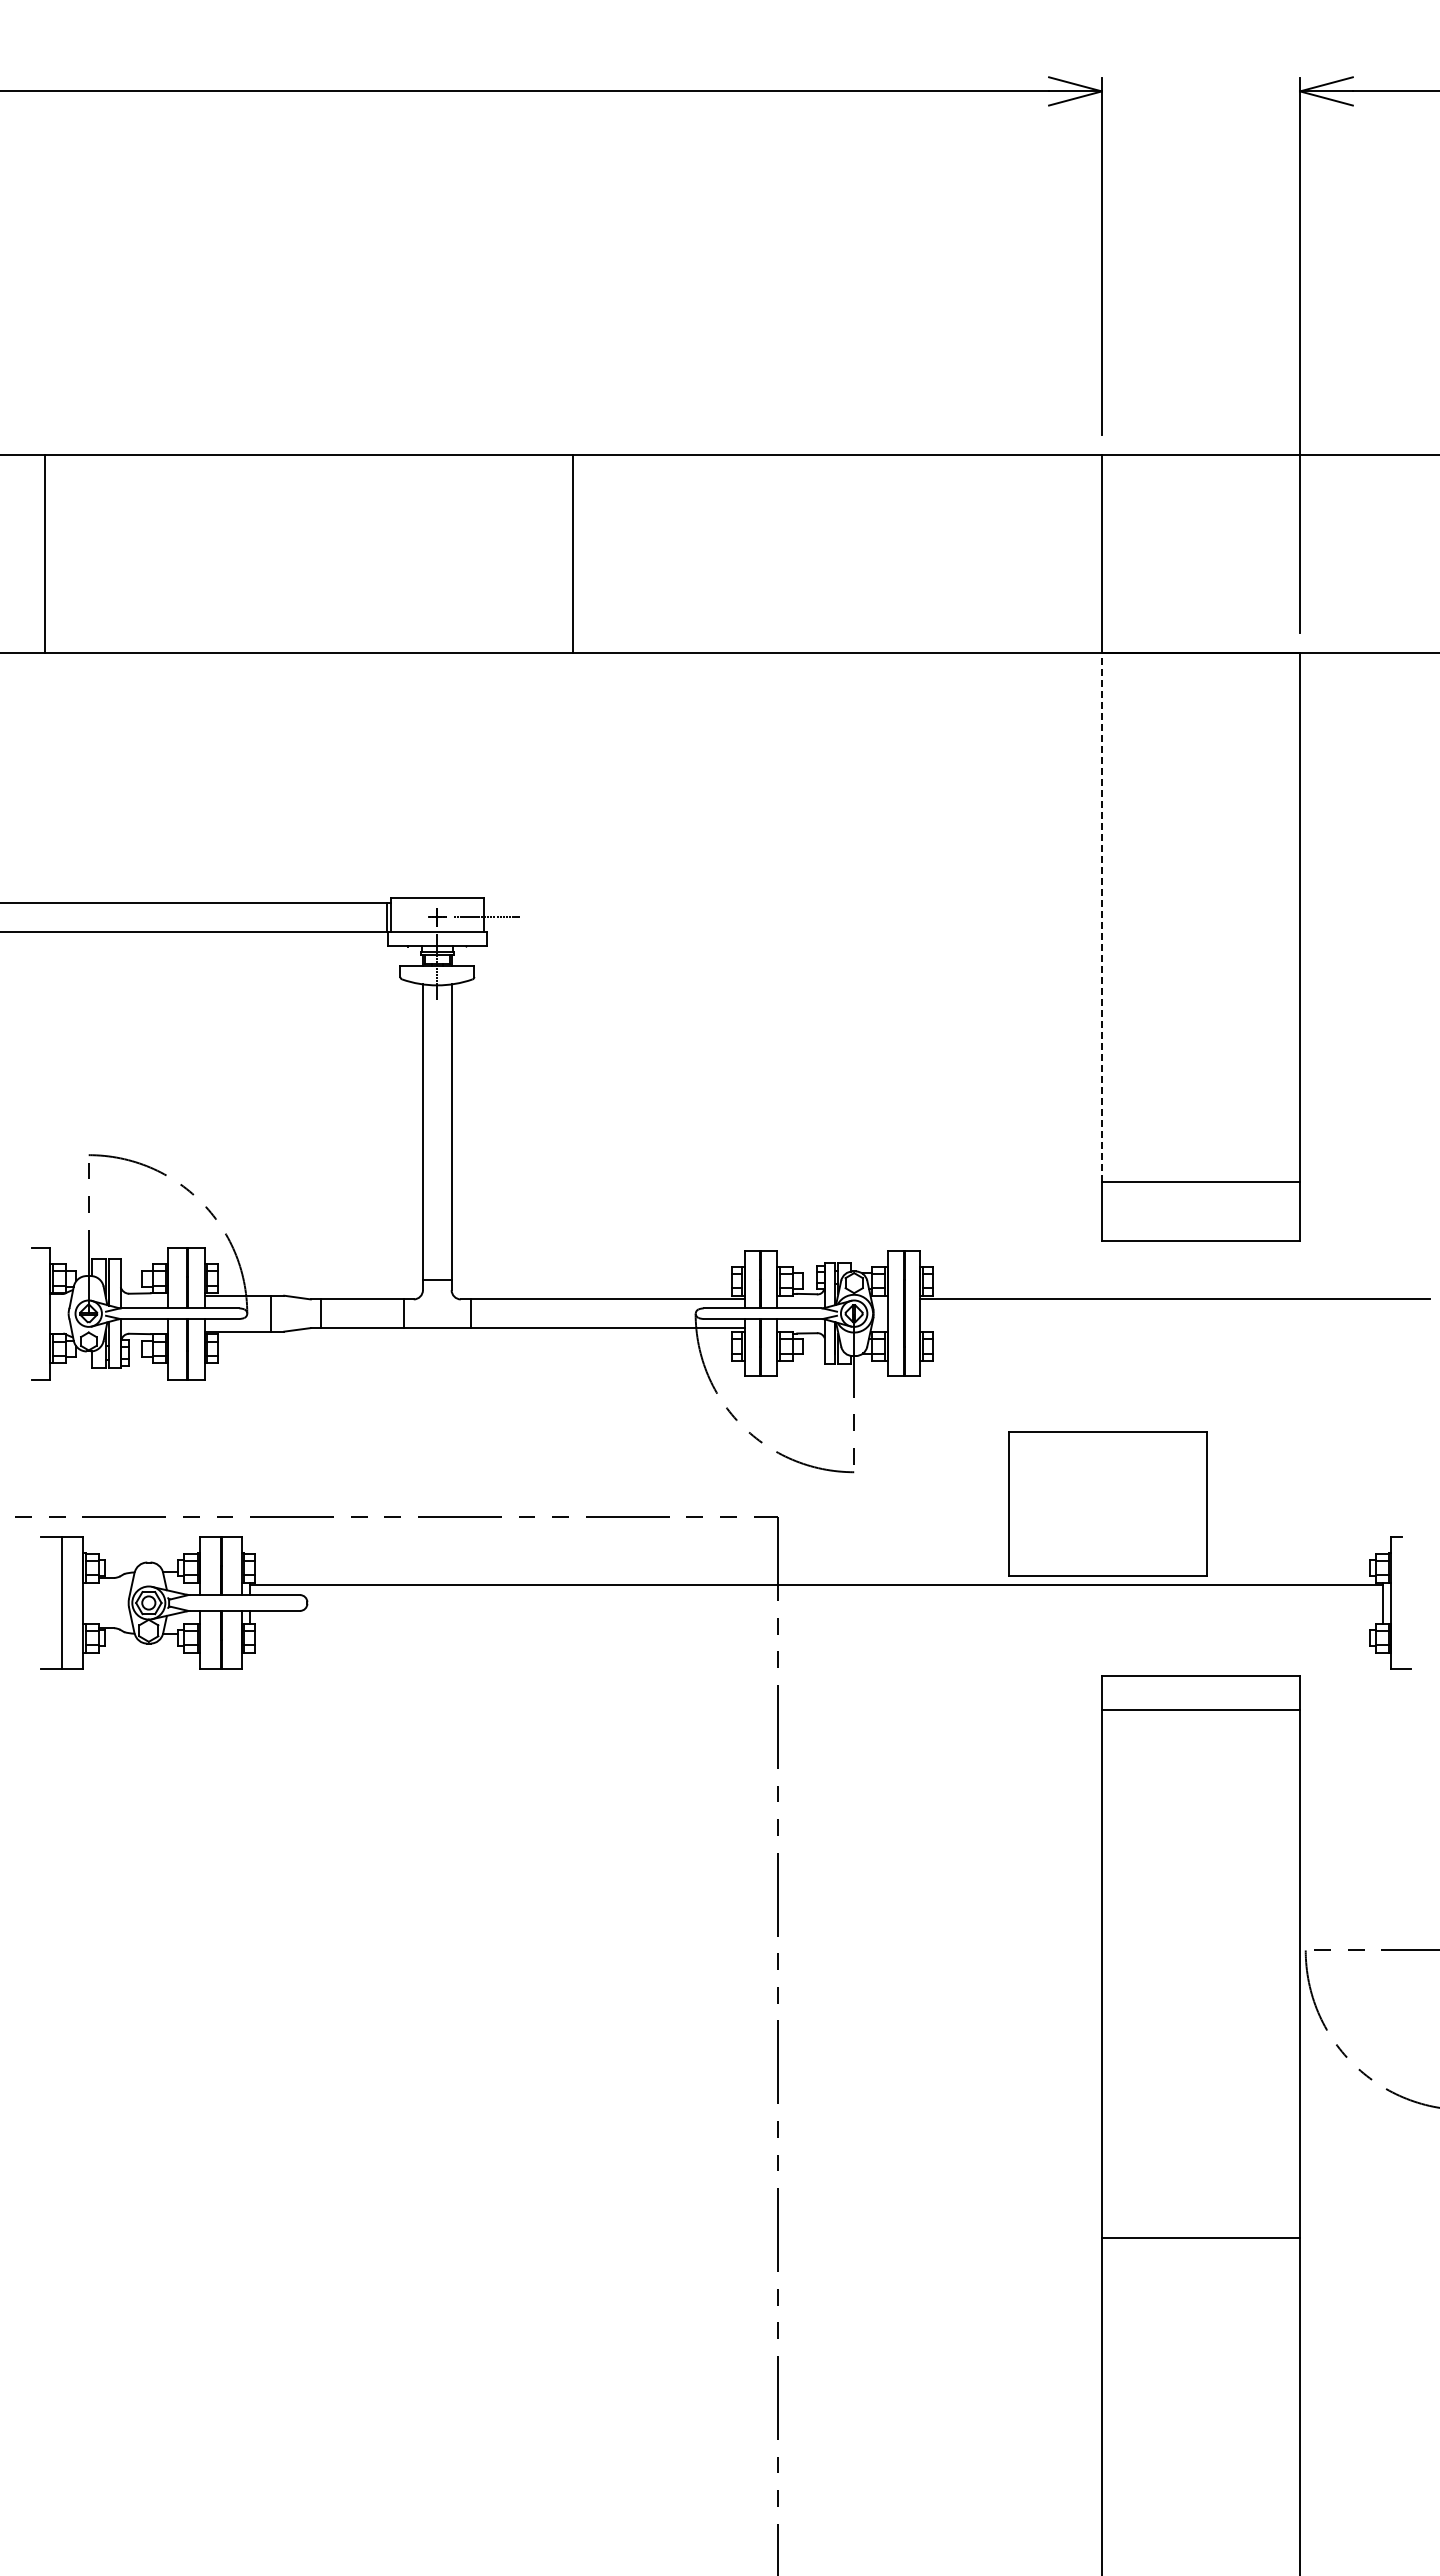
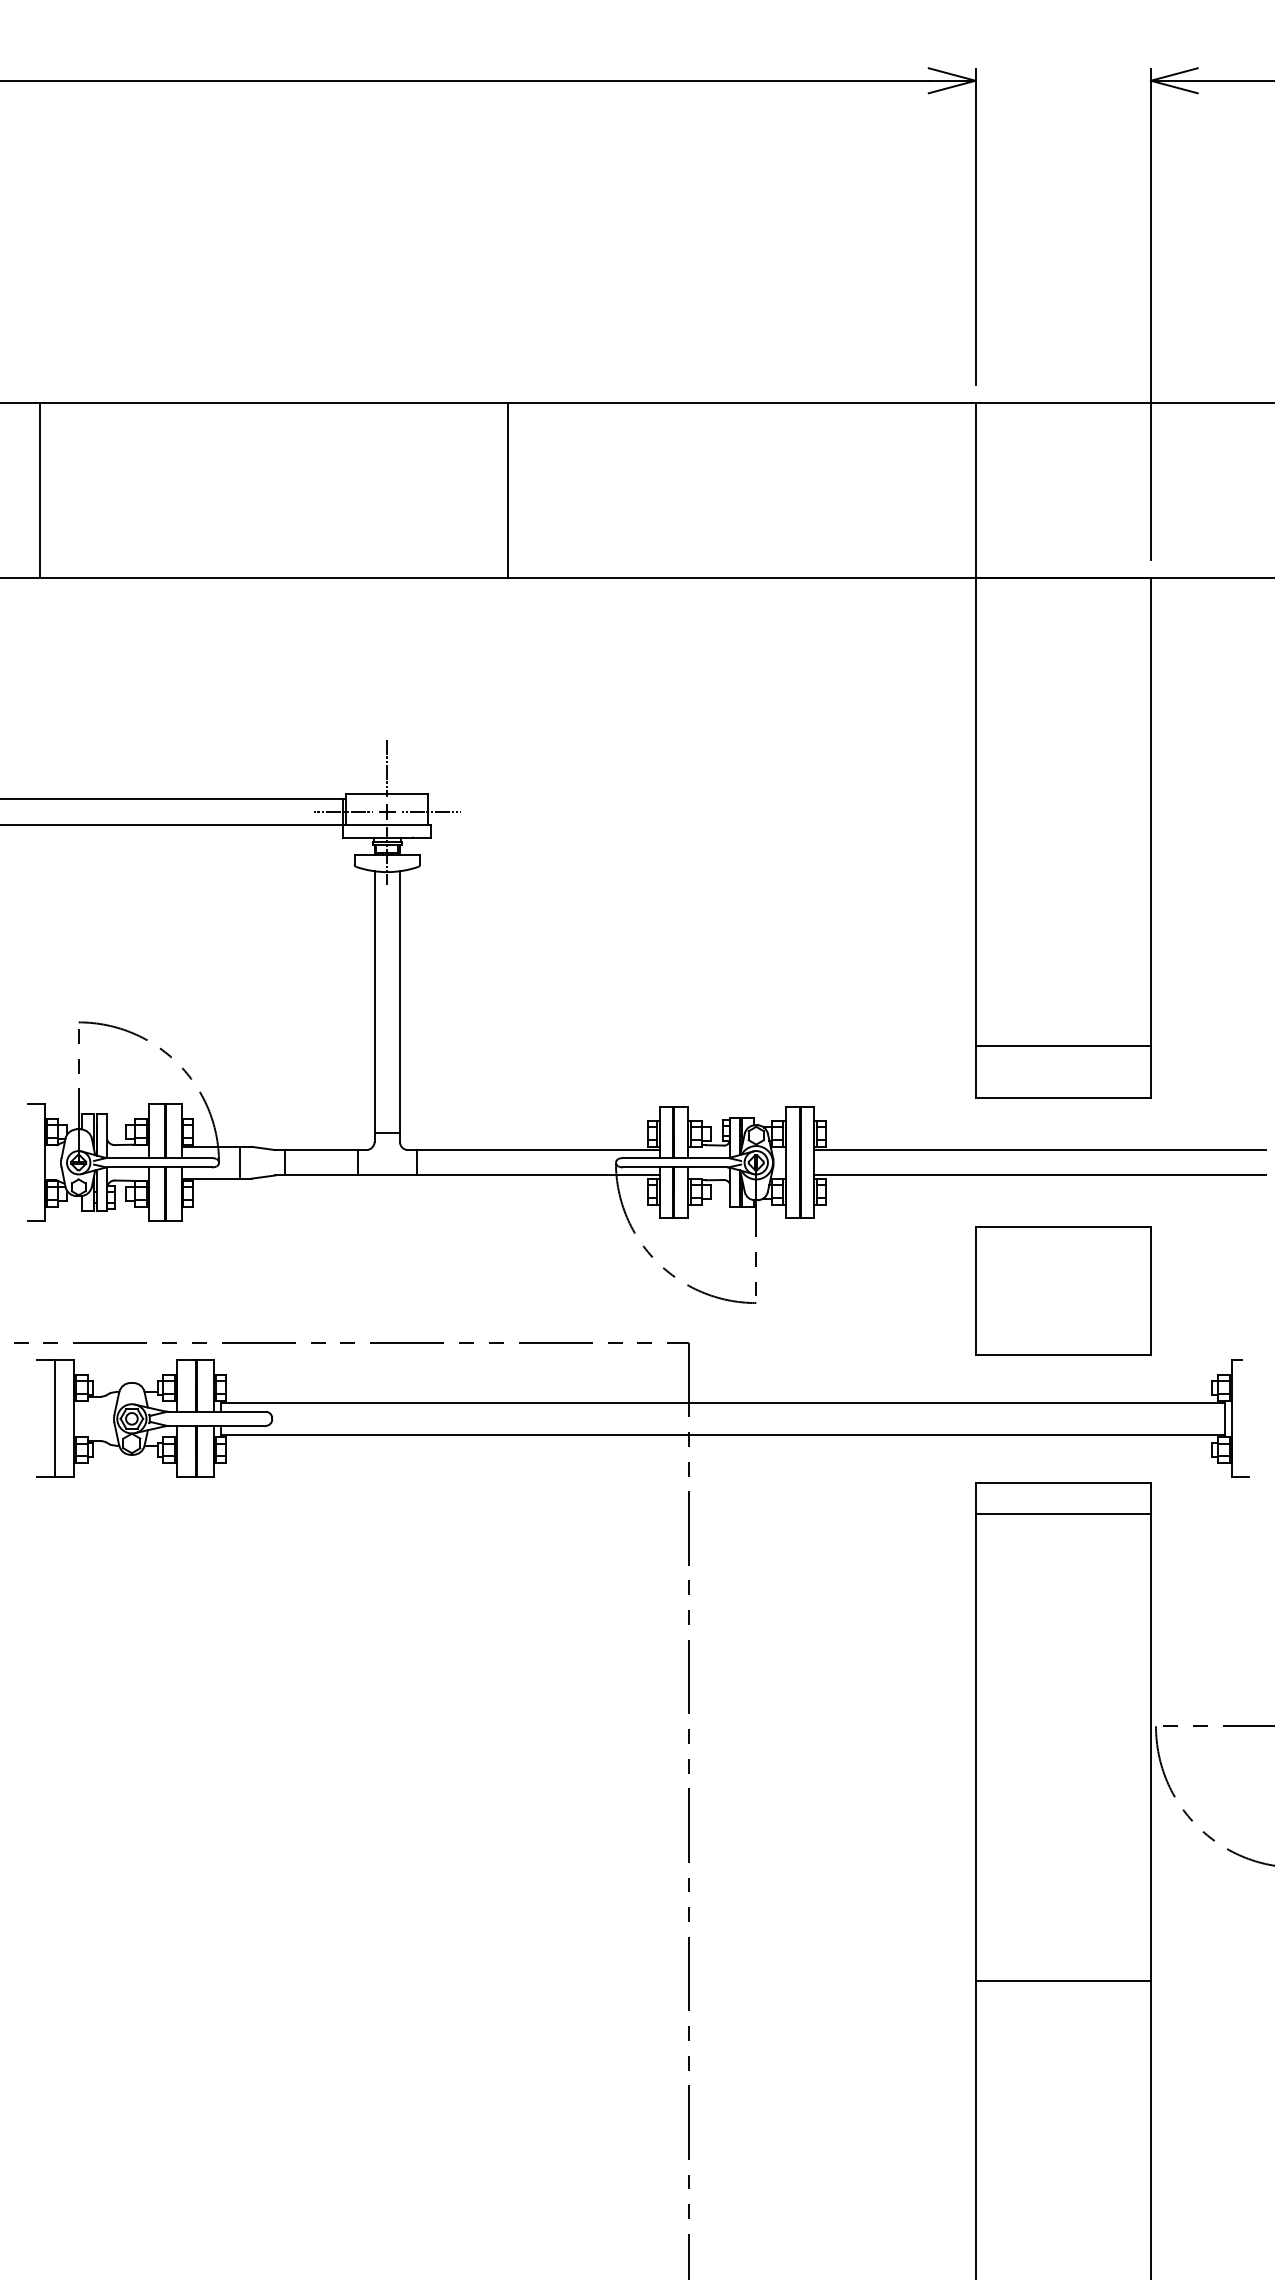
line: (437, 867) -> (387, 767), added
line: (1101, 916) -> (975, 811), dashed -> solid
line: (387, 917) -> (343, 812), added
line: (1174, 1328) -> (1039, 1175), added
part: (1107, 1503) -> (1062, 1290), moved
line: (816, 1620) -> (722, 1434), added

